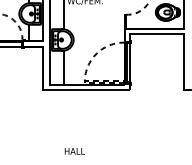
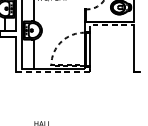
line: (153, 33) -> (108, 25), solid -> dashed
line: (86, 89) -> (52, 72), solid -> dashed

